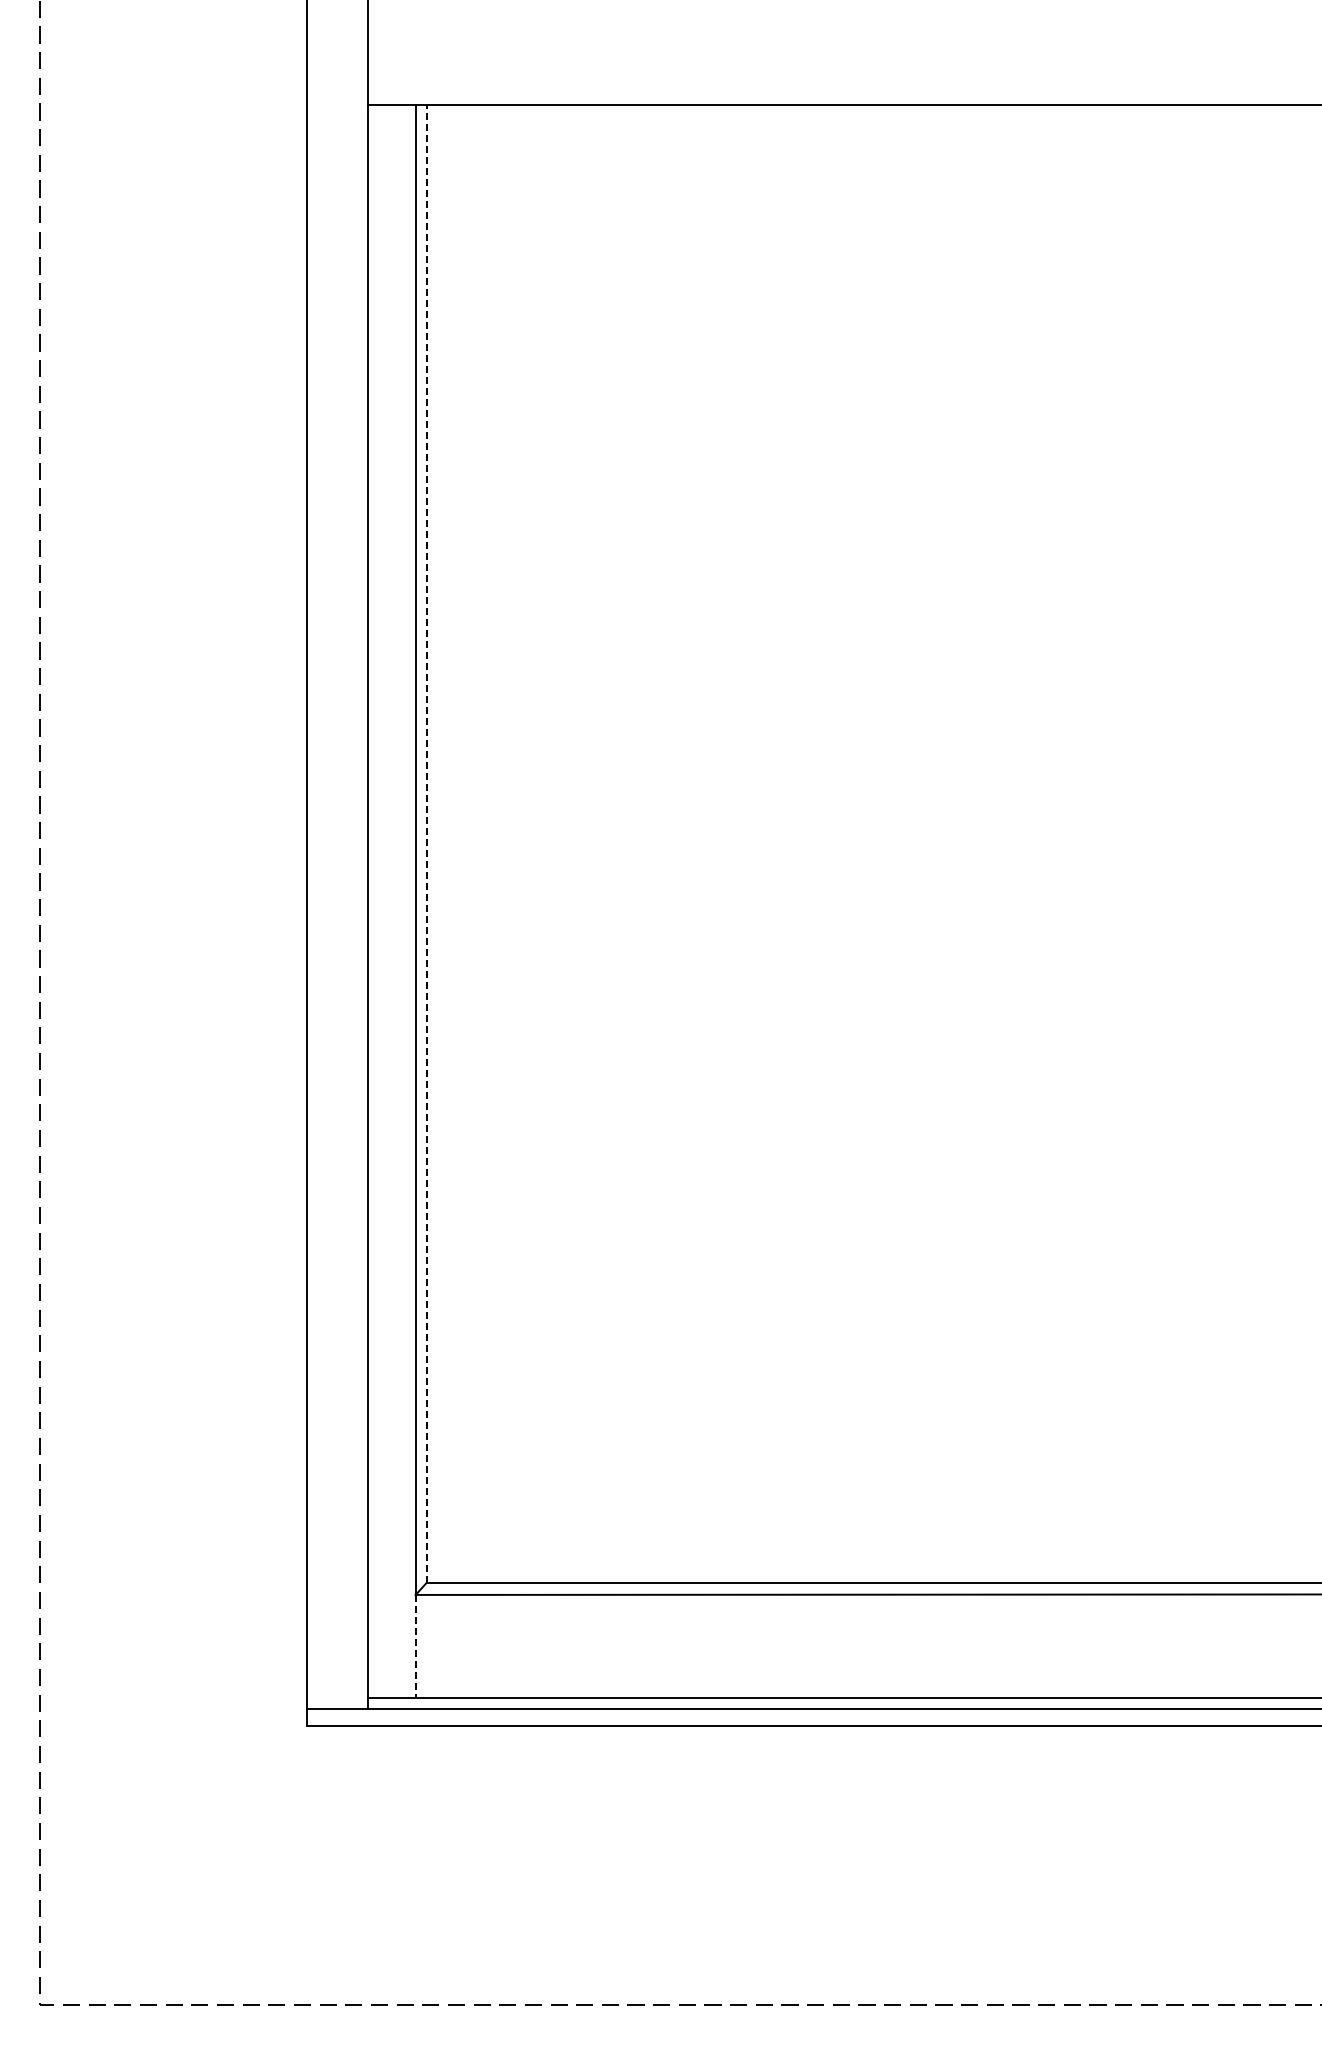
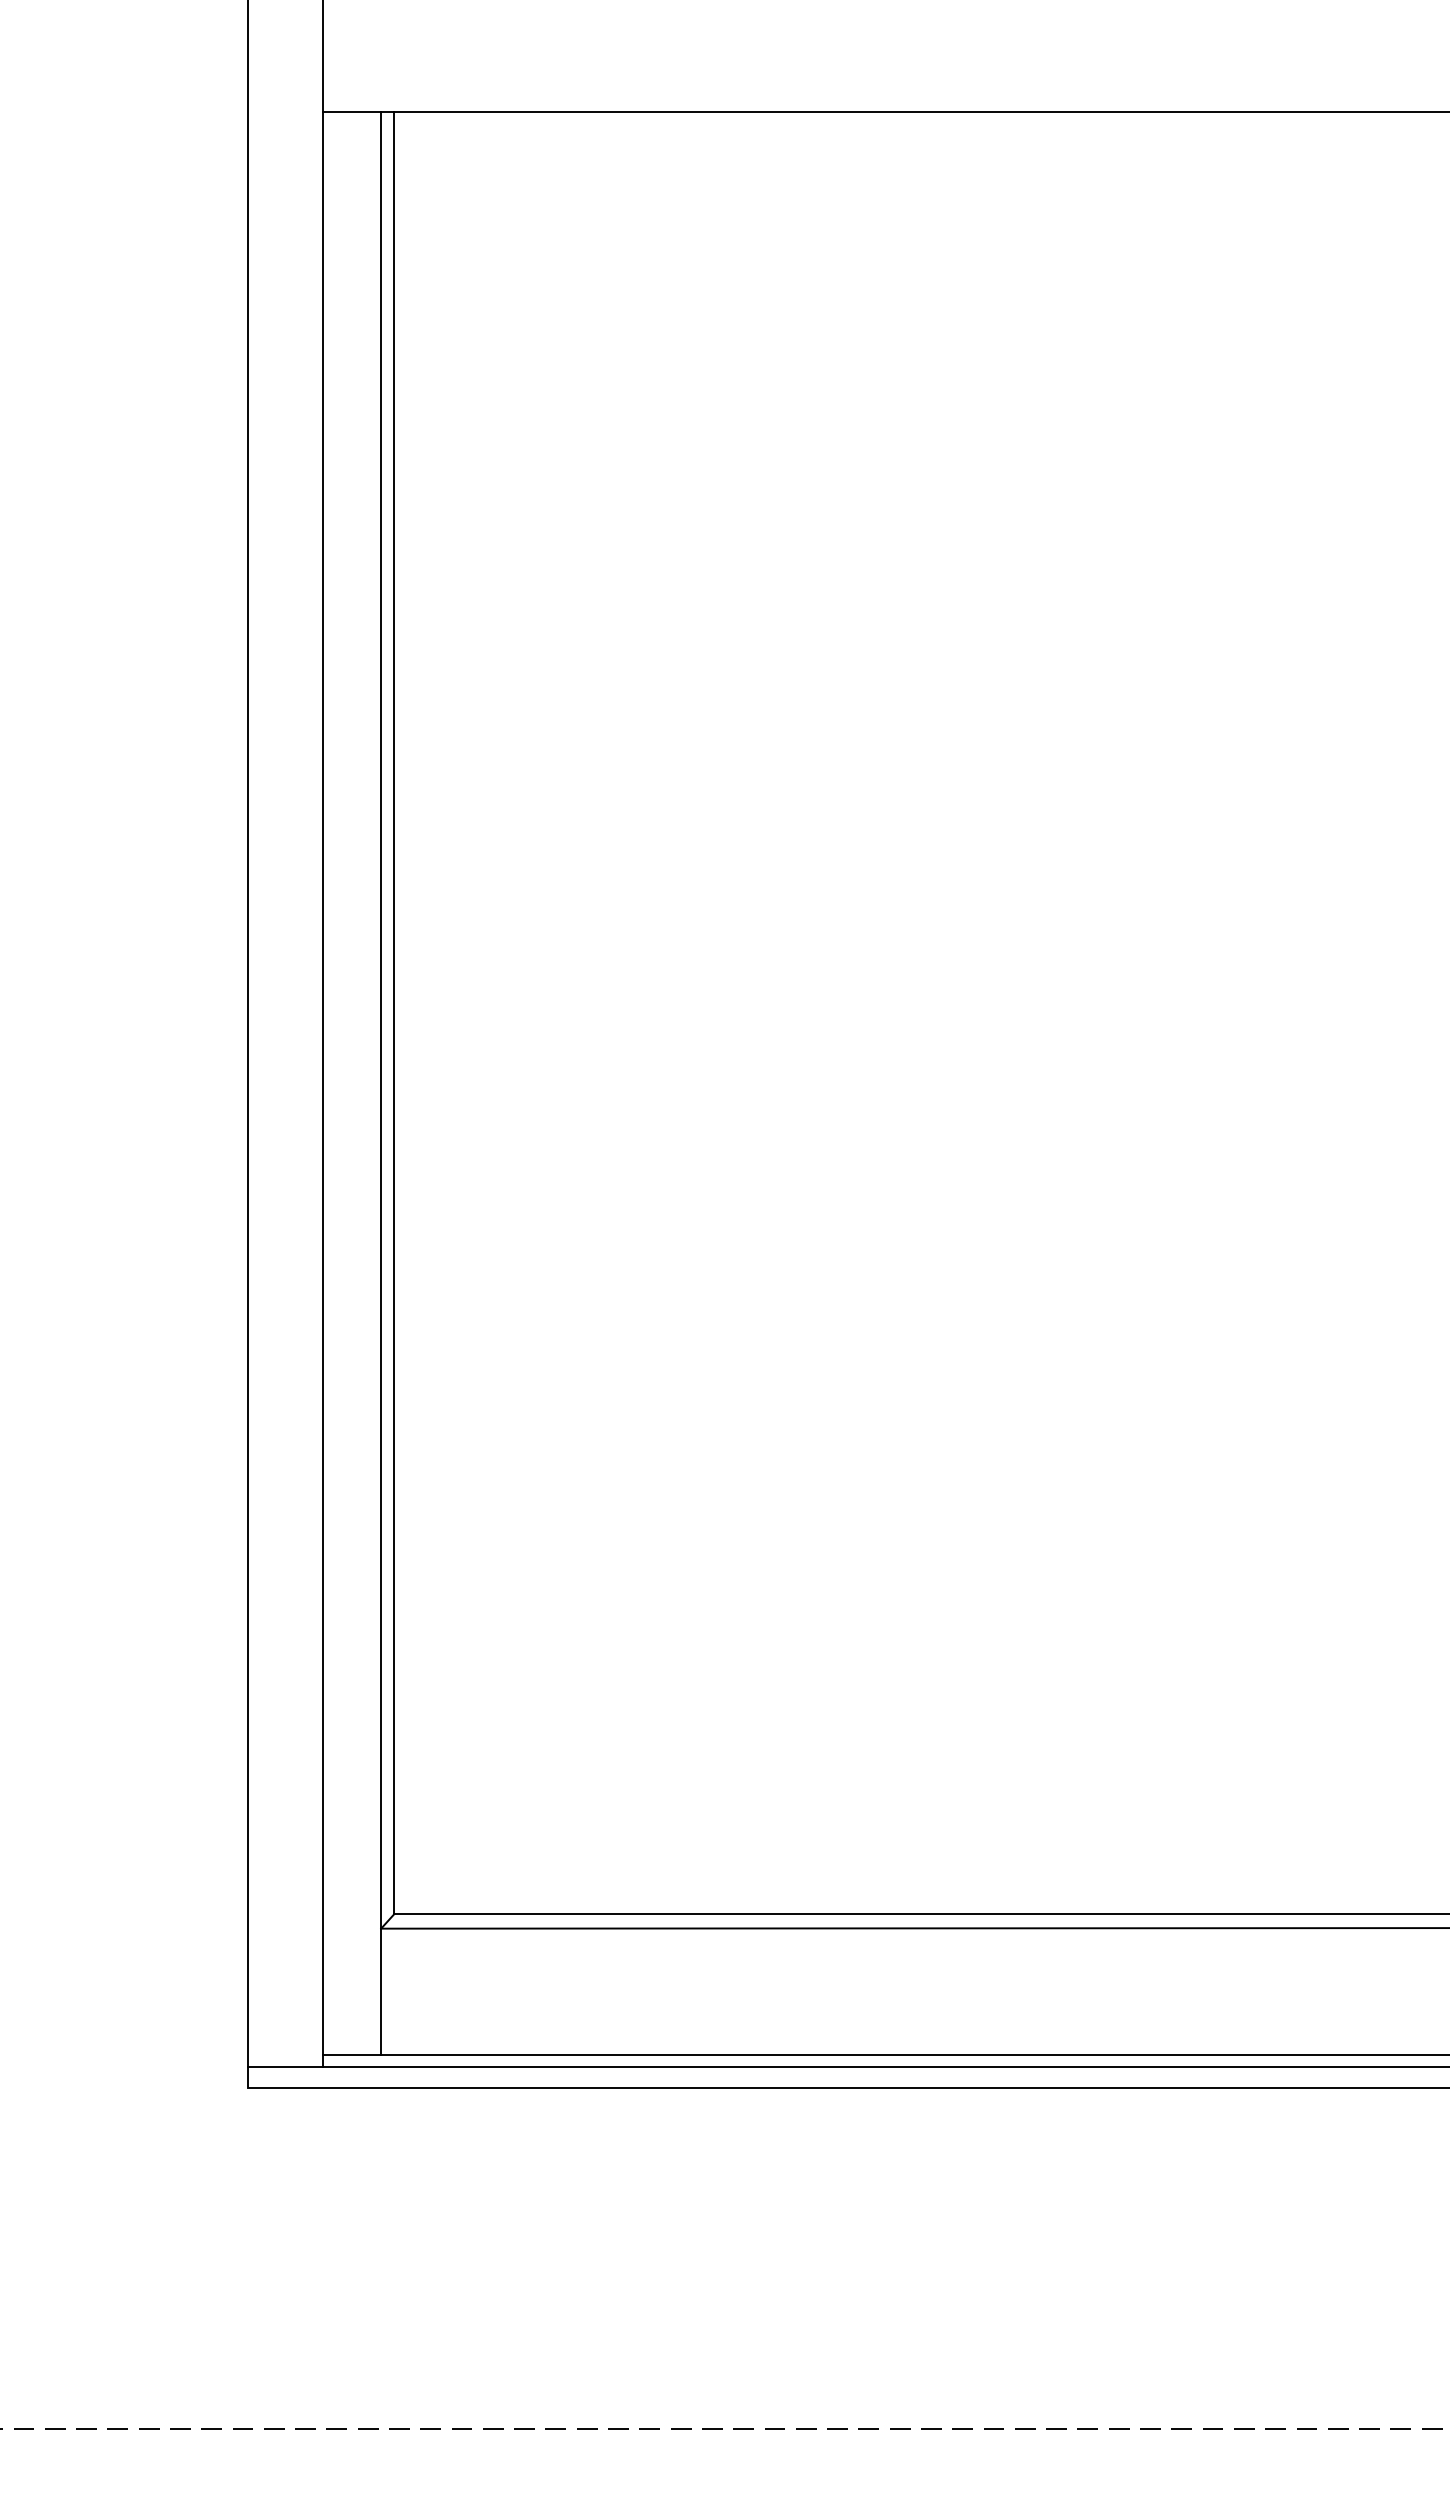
line: (426, 843) -> (394, 1012), dashed -> solid
line: (415, 1646) -> (380, 1991), dashed -> solid

